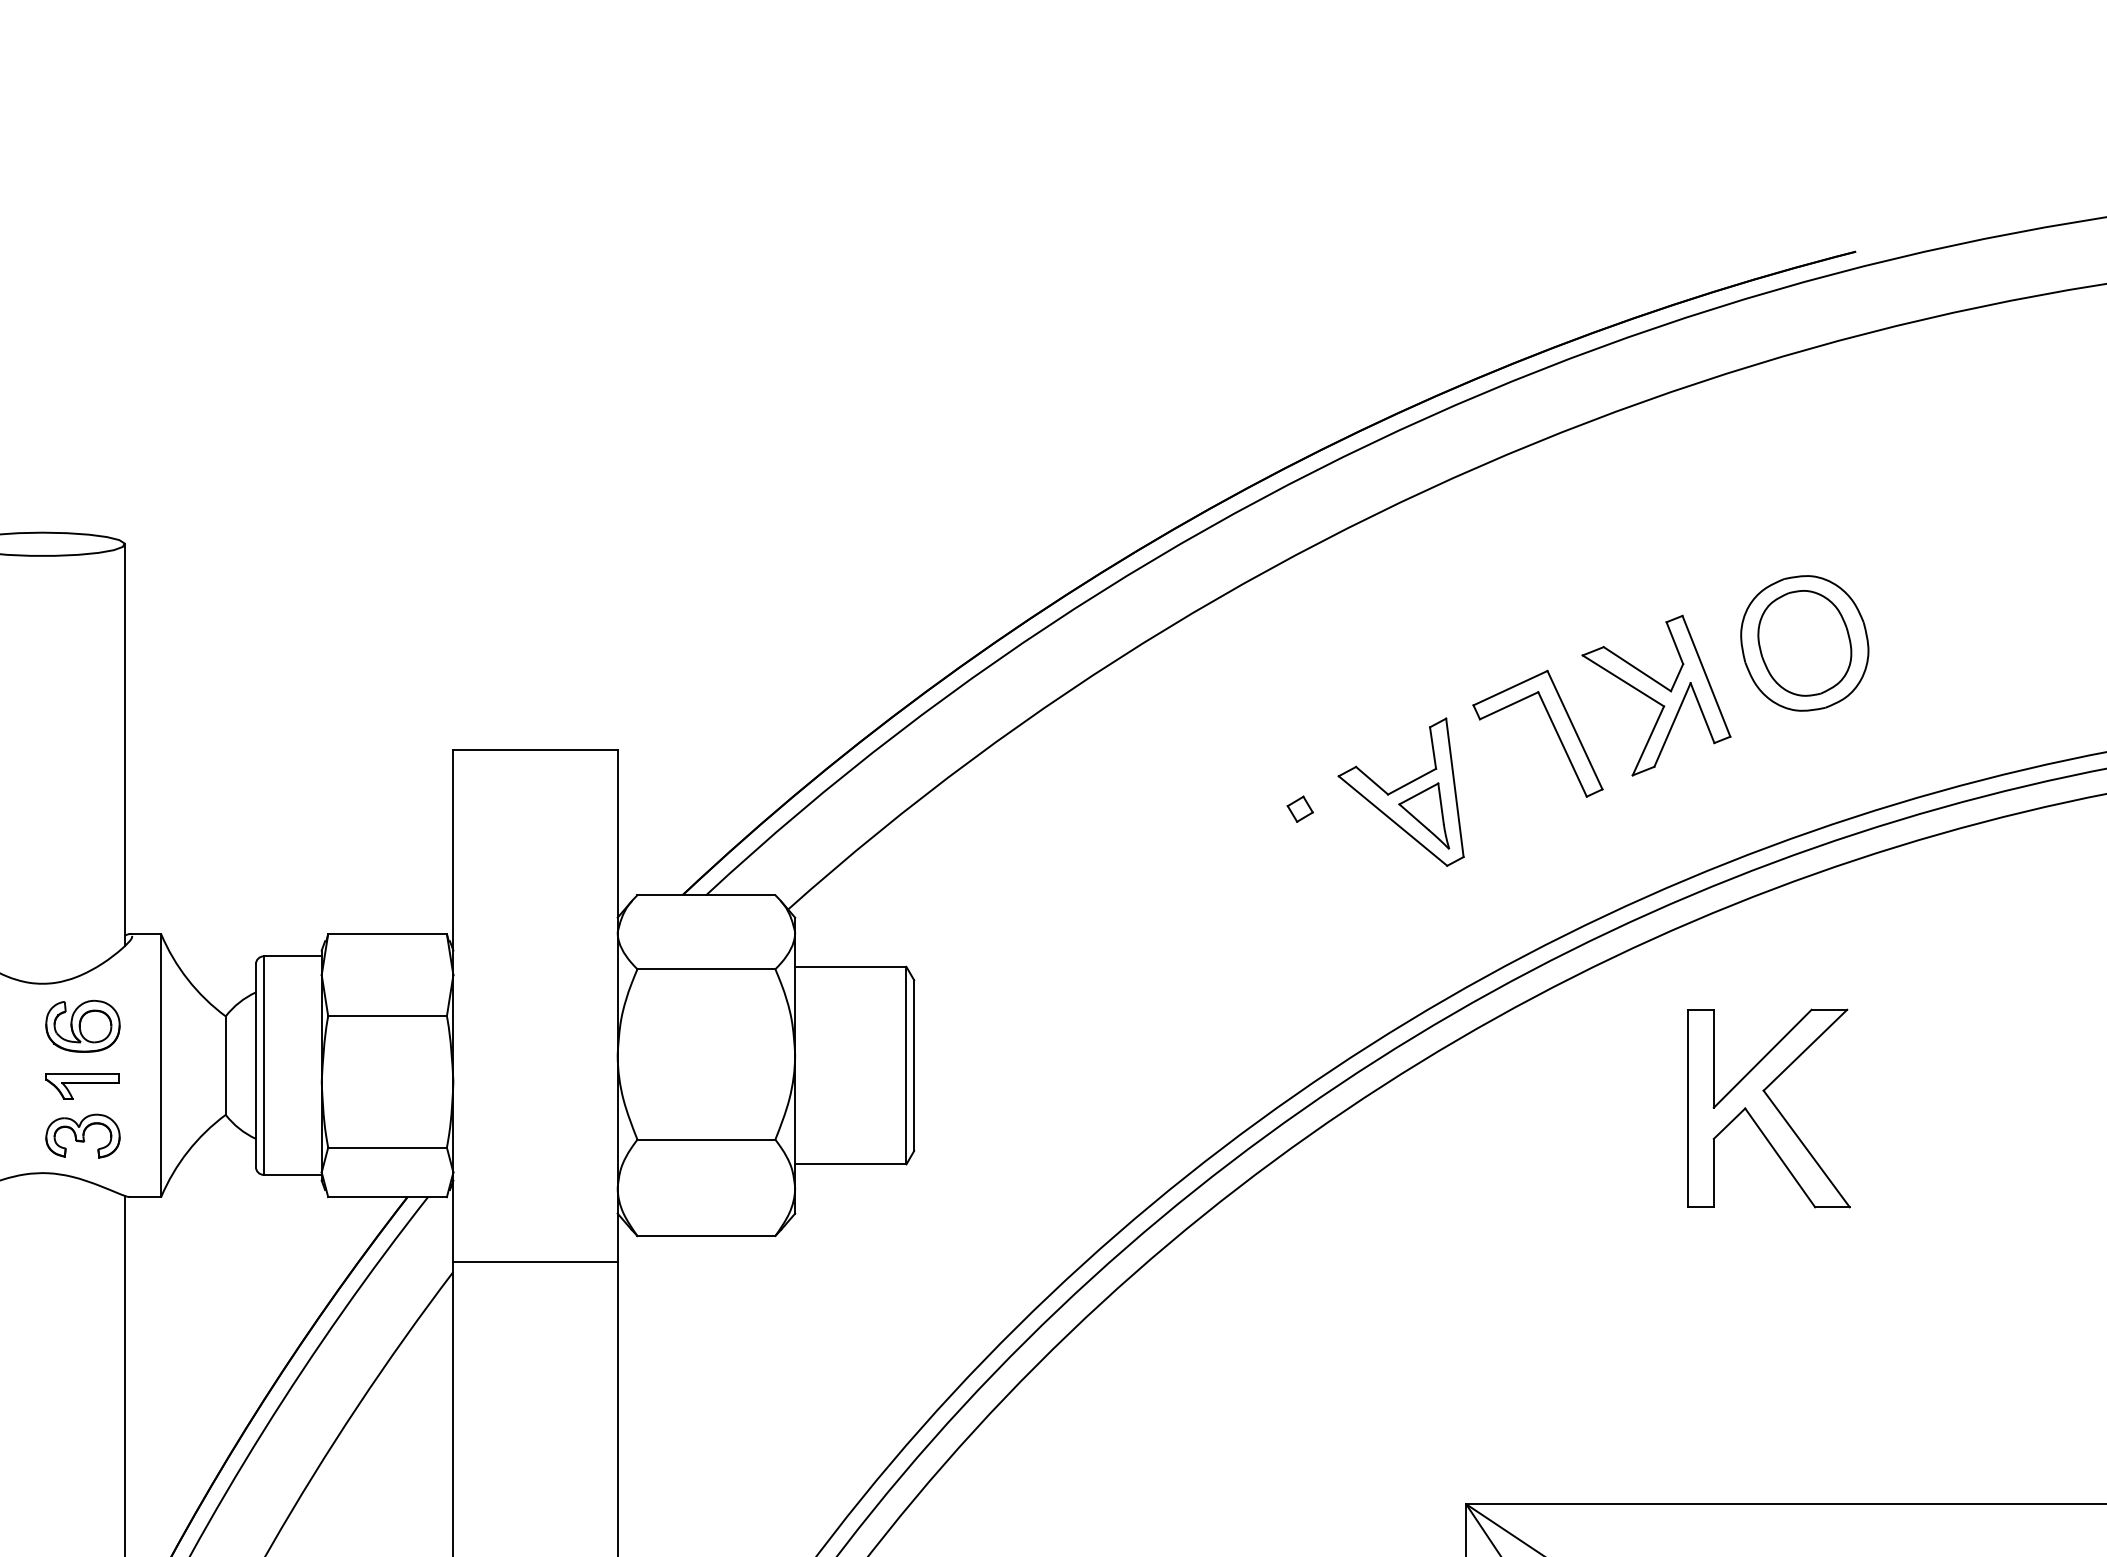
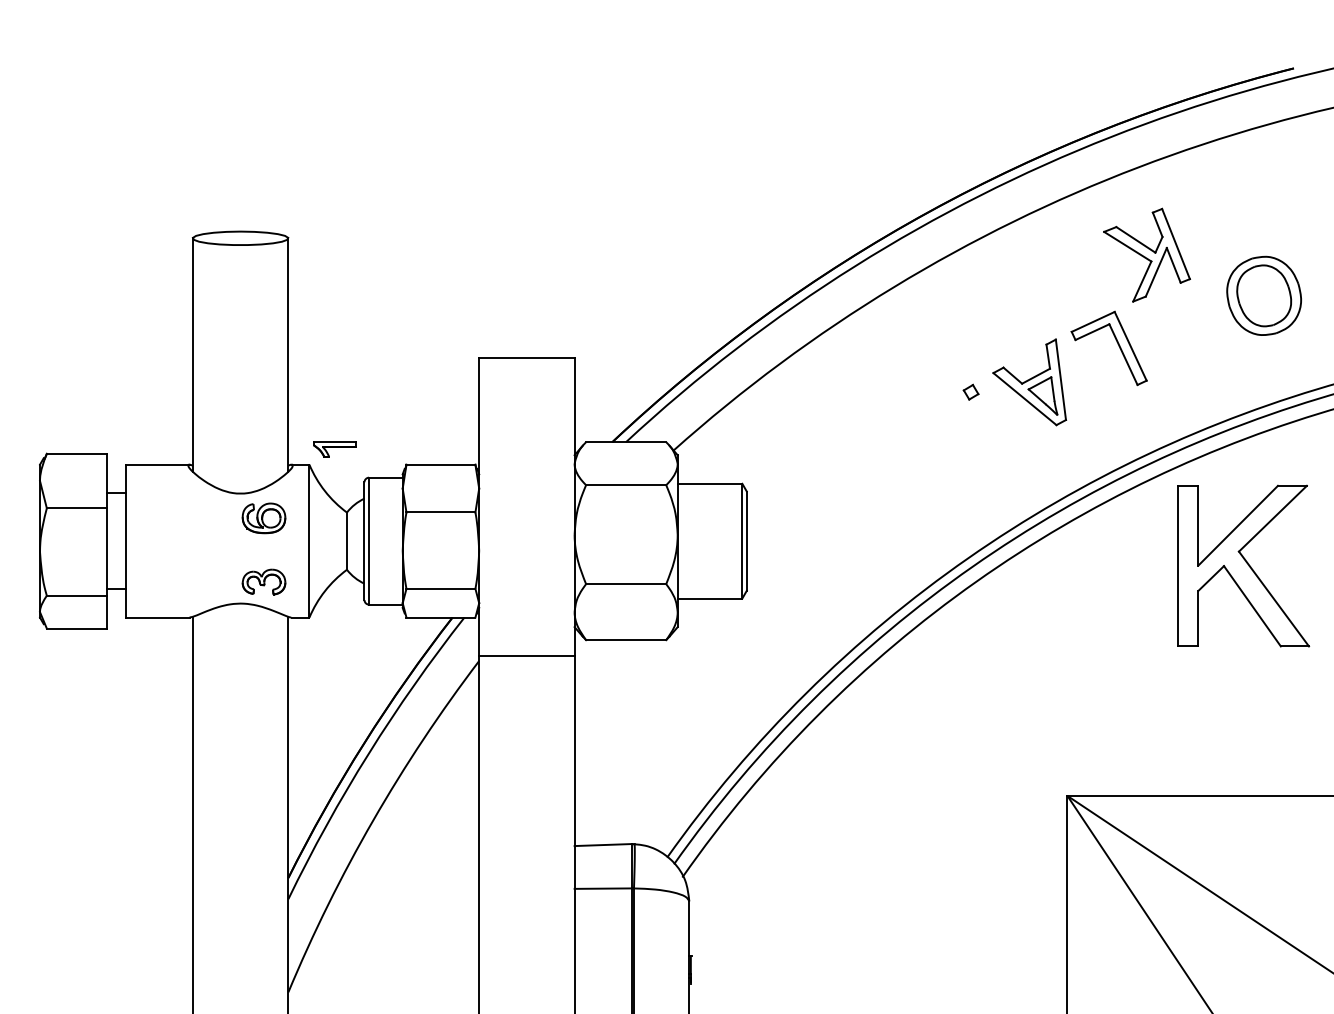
part: (1655, 694) -> (1146, 254), moved
part: (82, 1086) -> (334, 449), moved
part: (1769, 1107) -> (1243, 565), size x1.4

